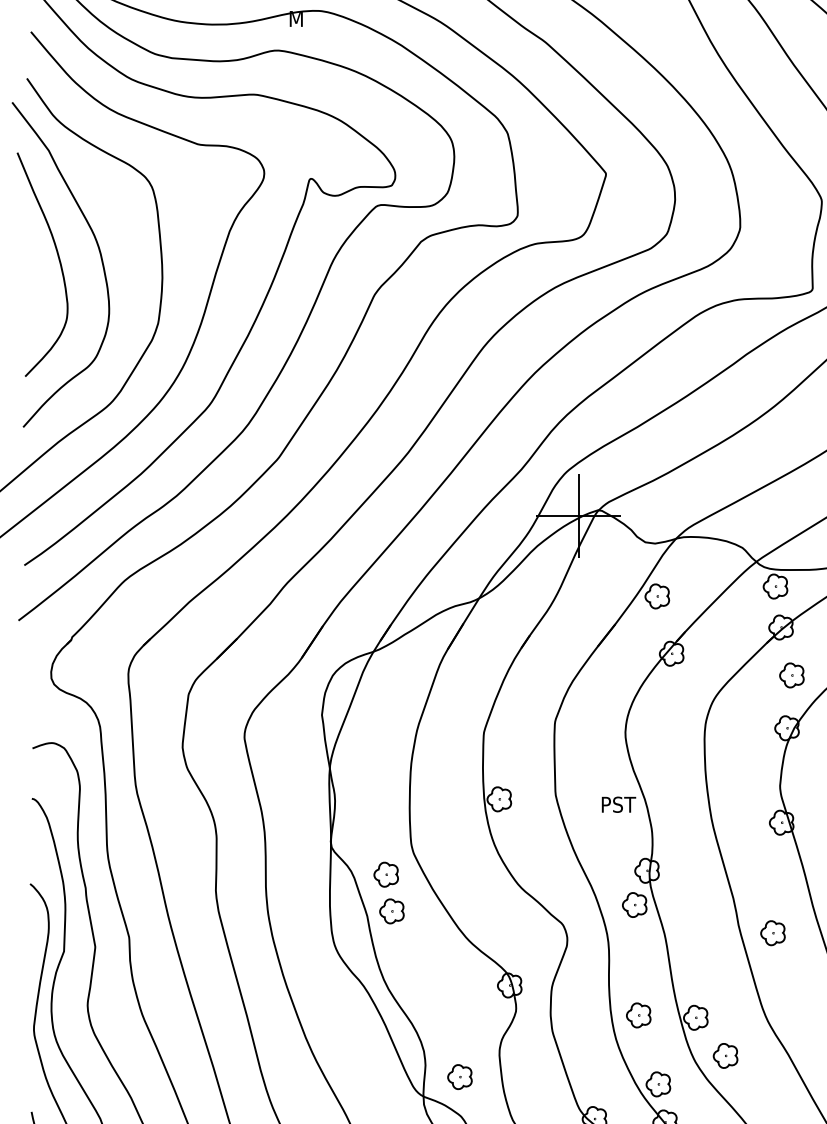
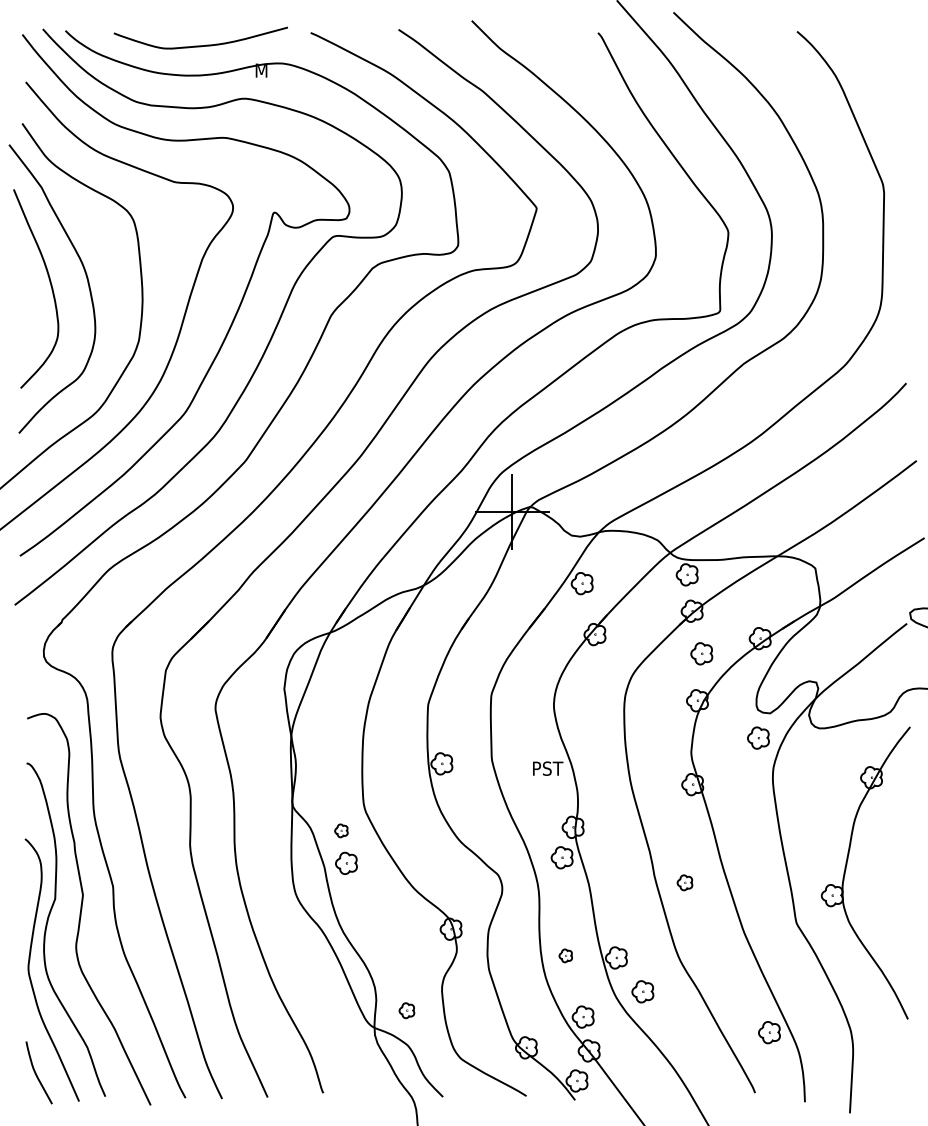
part: (386, 874) -> (341, 830), size x0.6
part: (772, 932) -> (684, 882), size x0.7
part: (638, 1015) -> (565, 955), size x0.6
part: (459, 1076) -> (406, 1010), size x0.7

